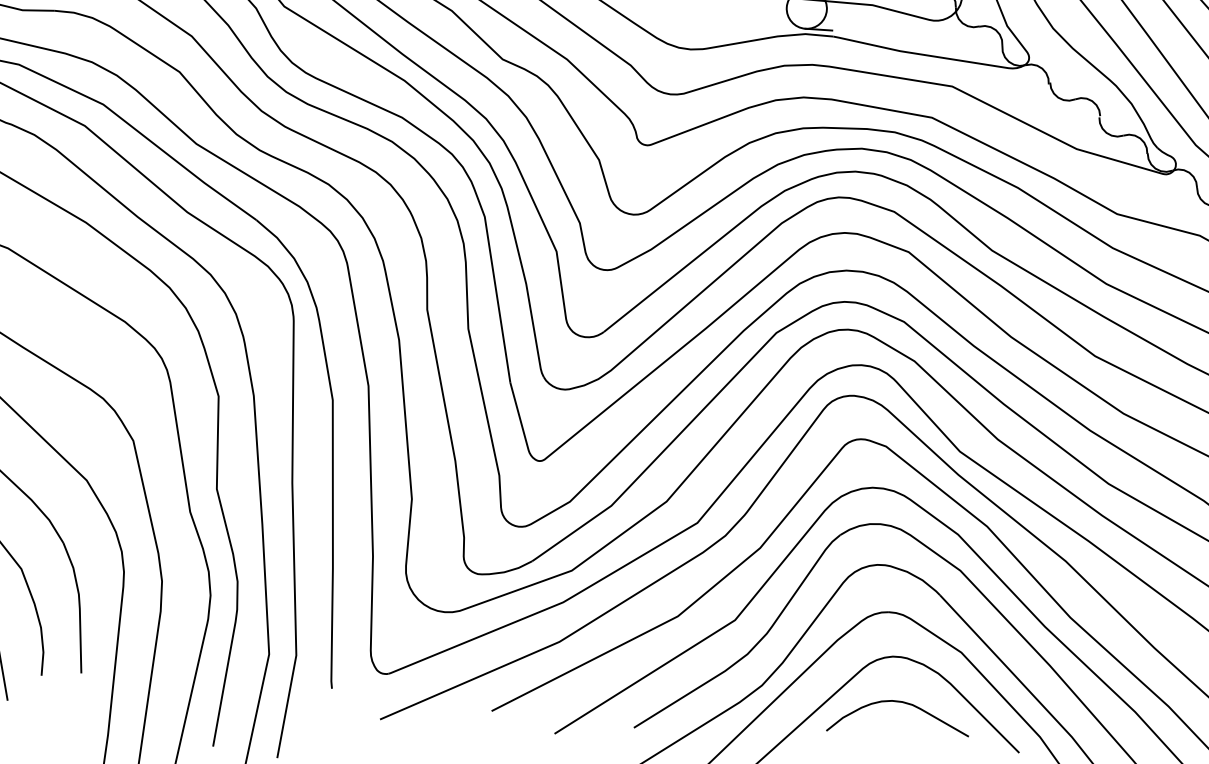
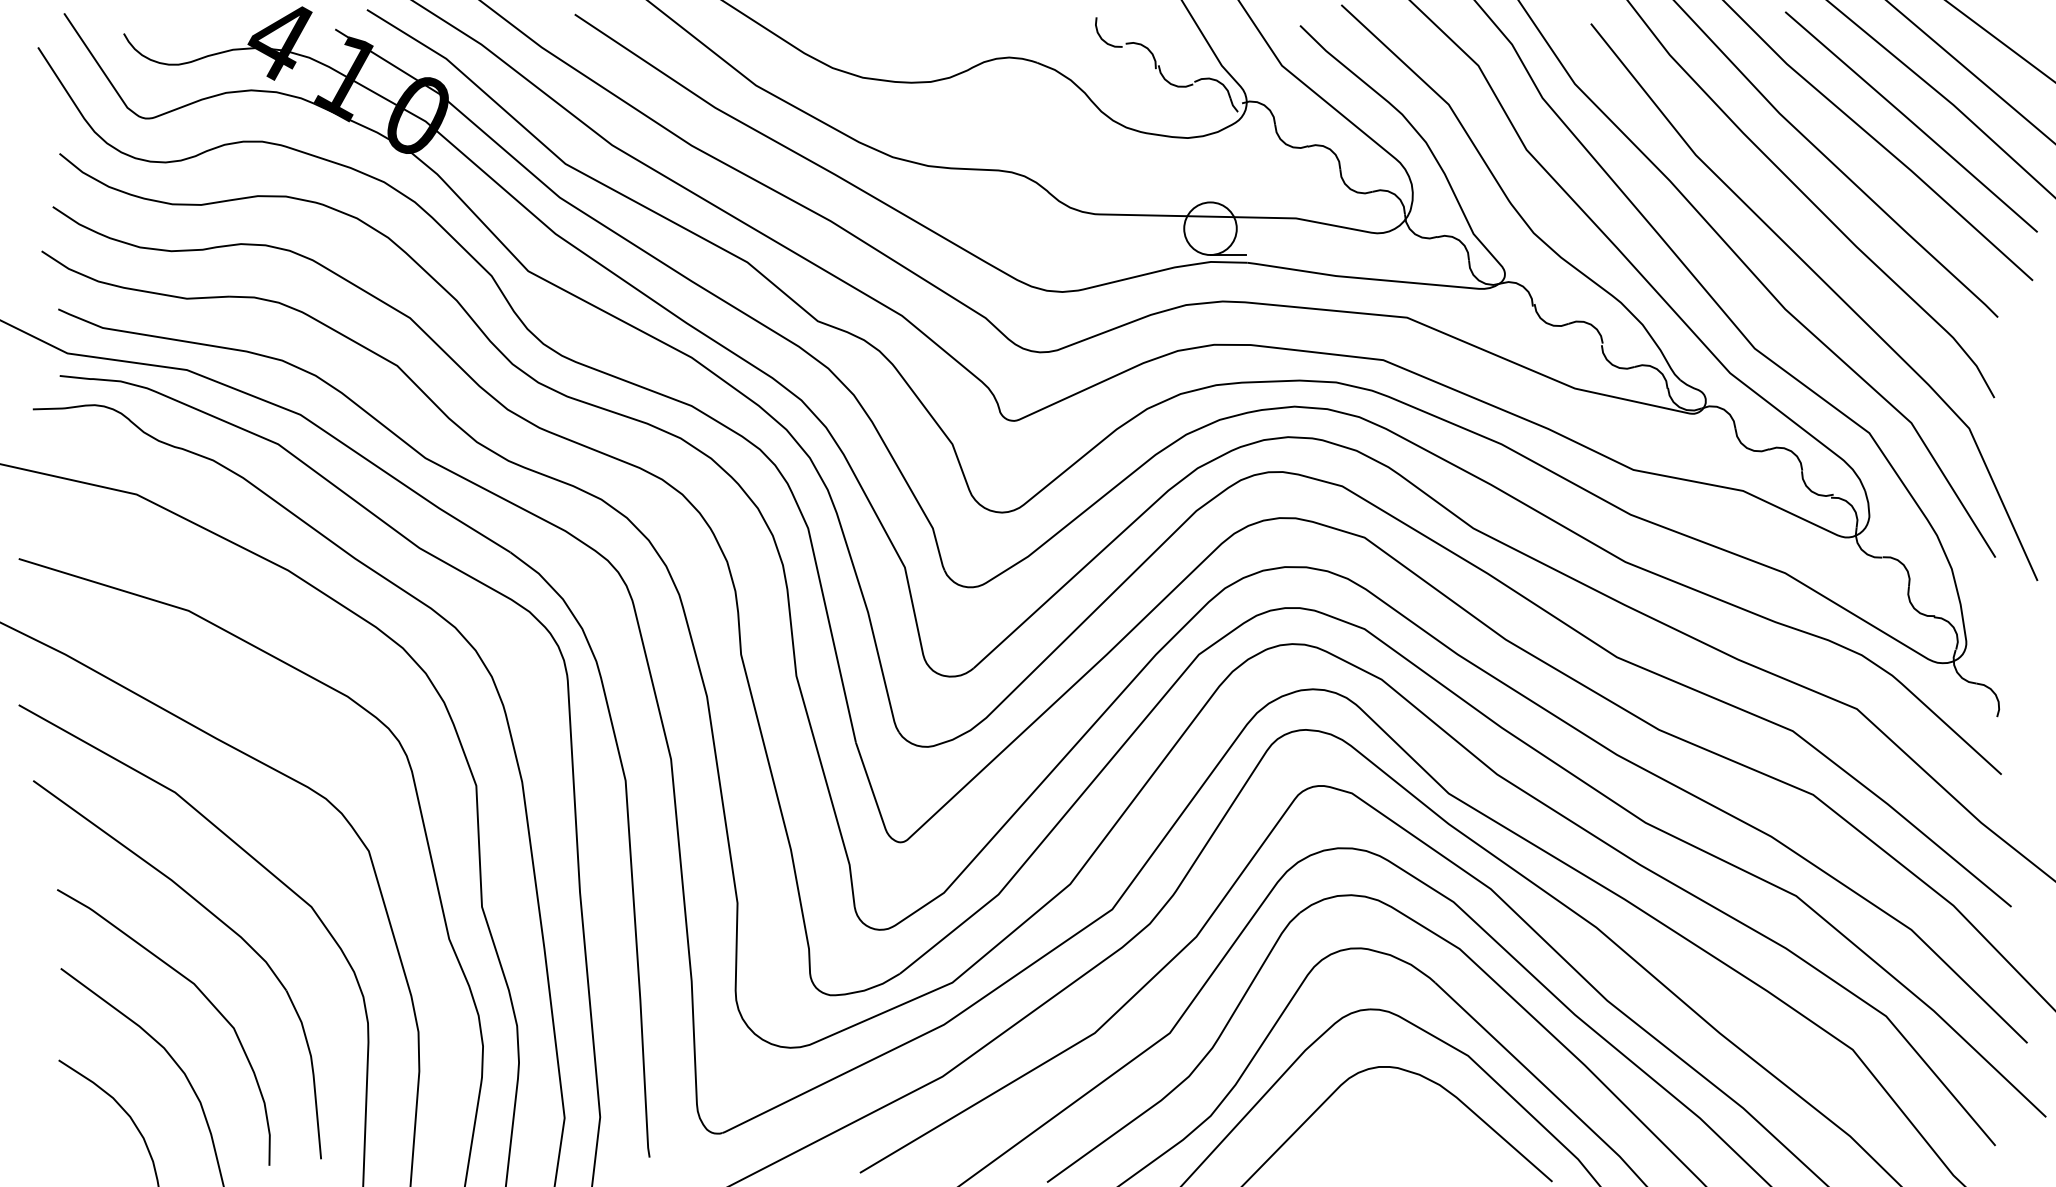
curve: (899, 702) -> (1391, 1126), removed

